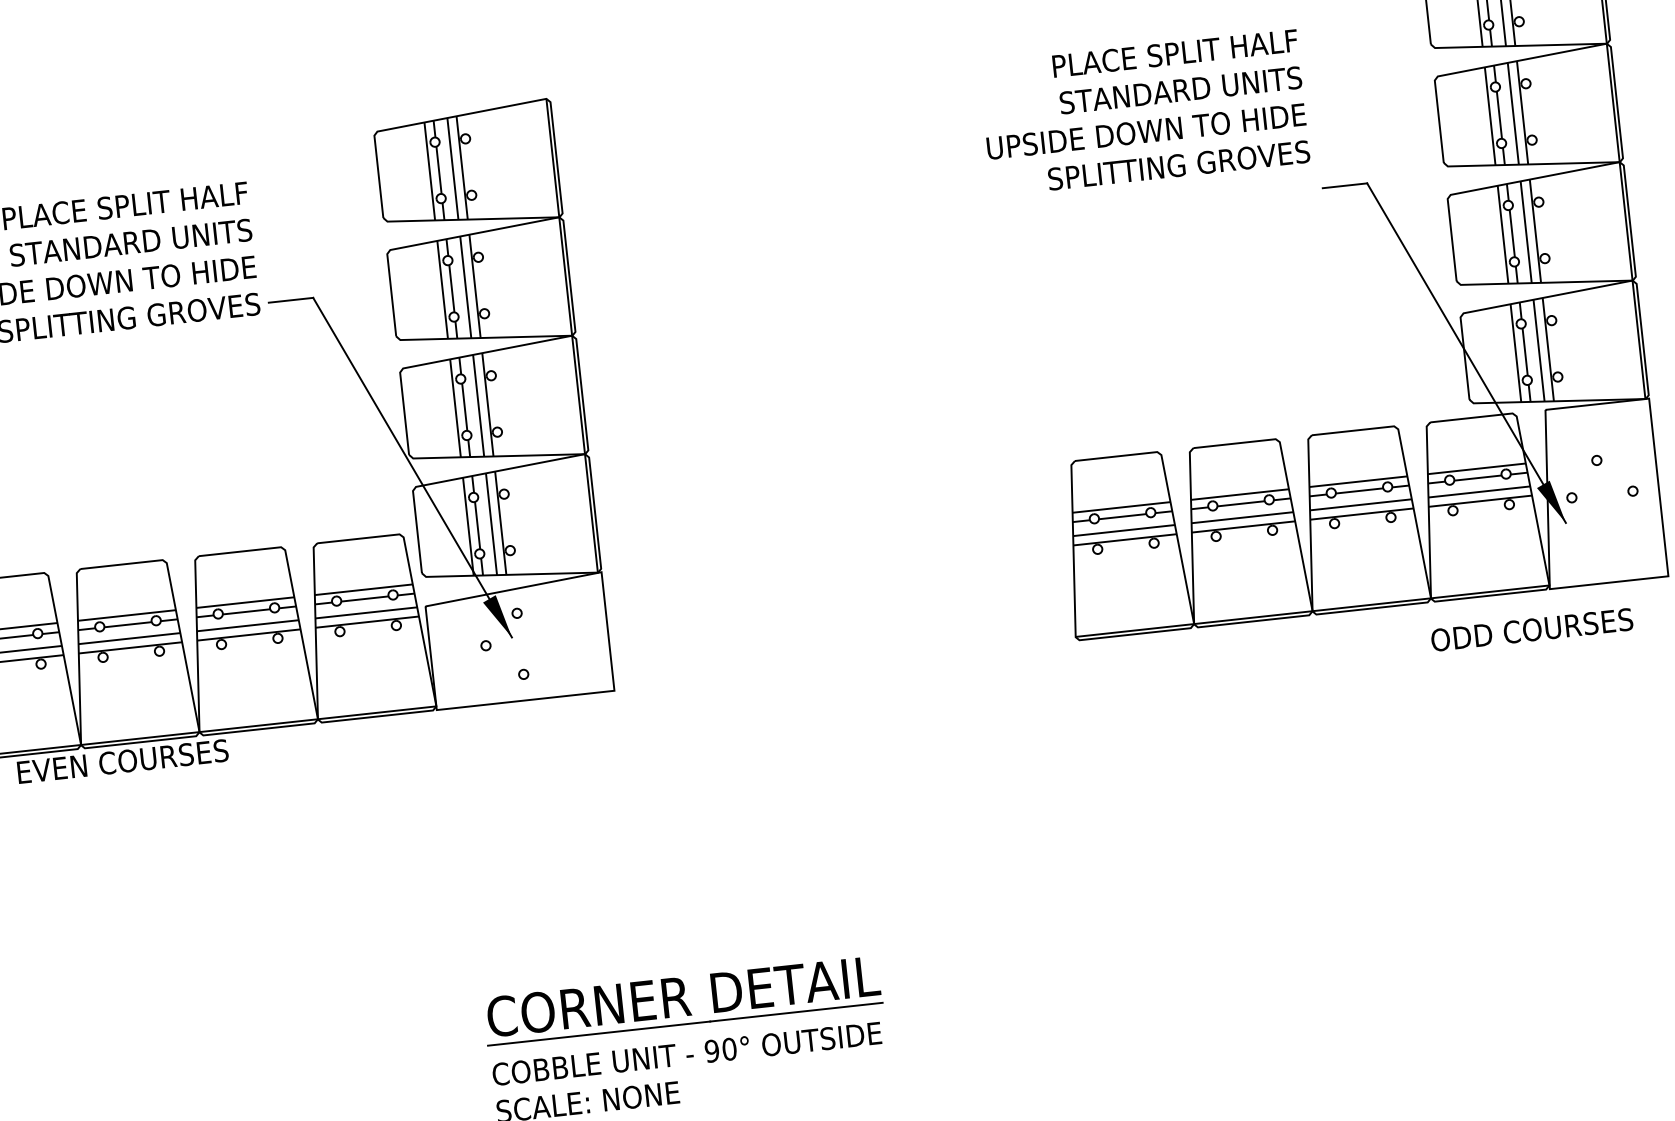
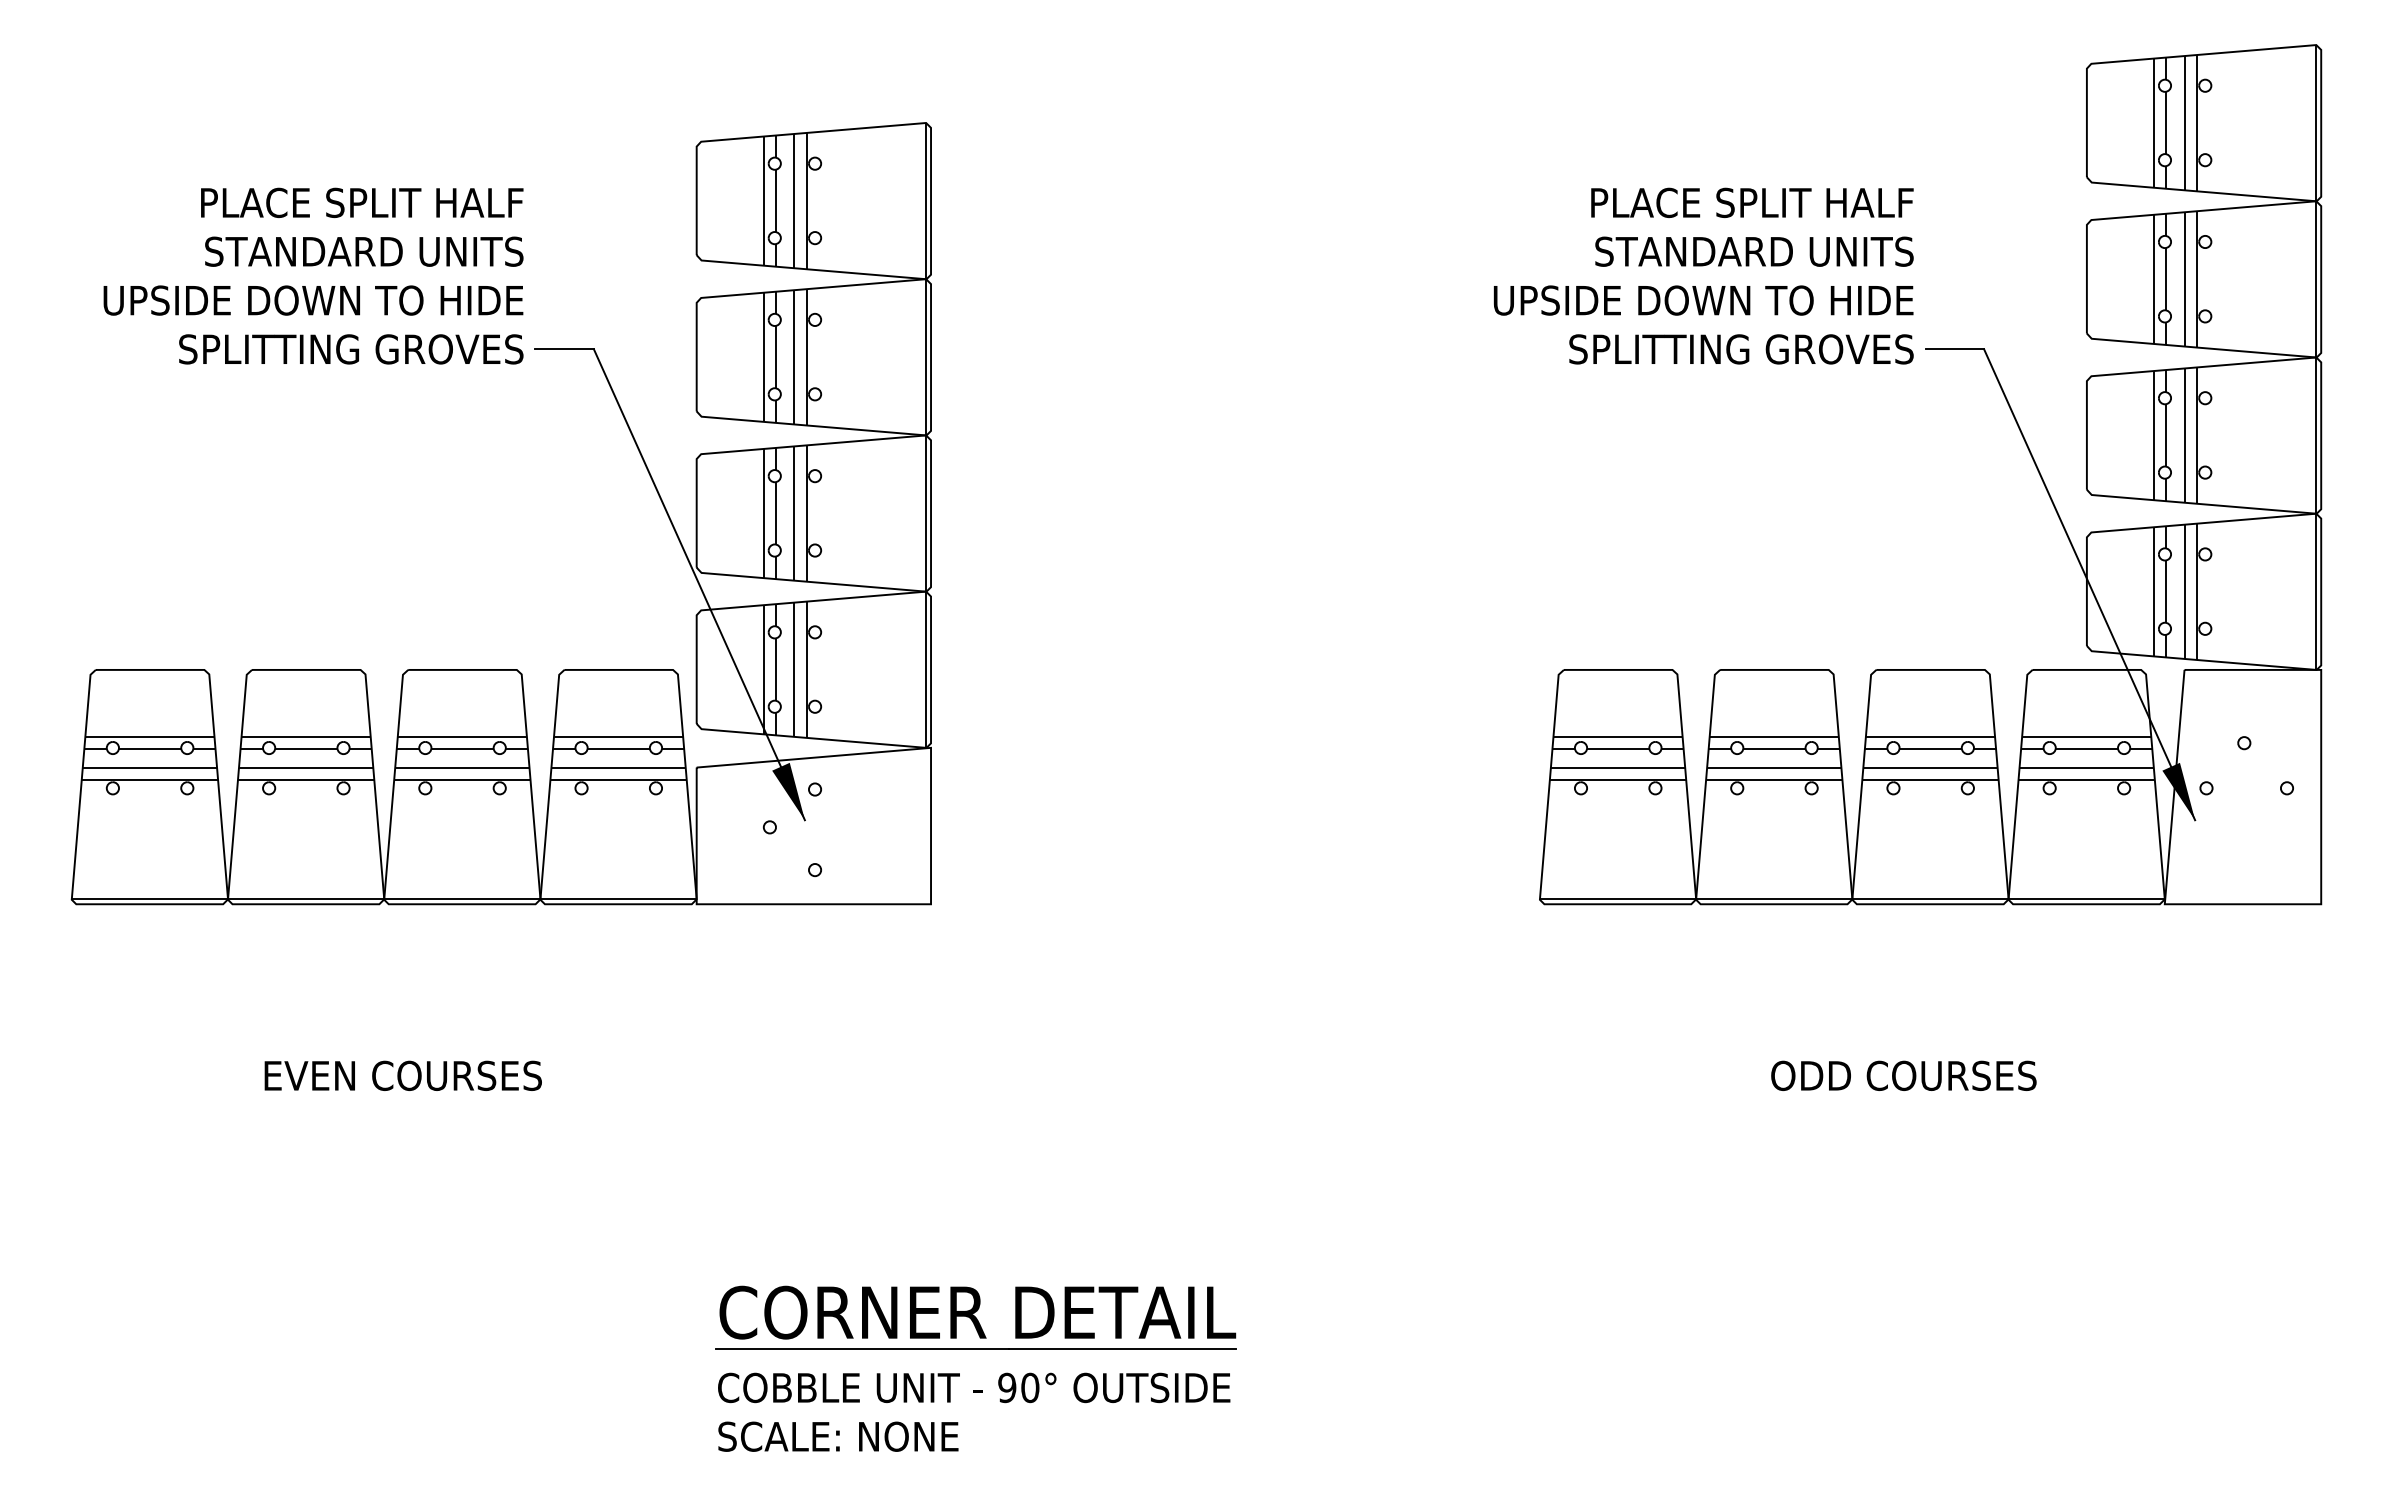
text: (1144, 112) -> (1703, 275), moved
text: (1531, 629) -> (1903, 1075), moved
text: (122, 761) -> (402, 1075), moved

